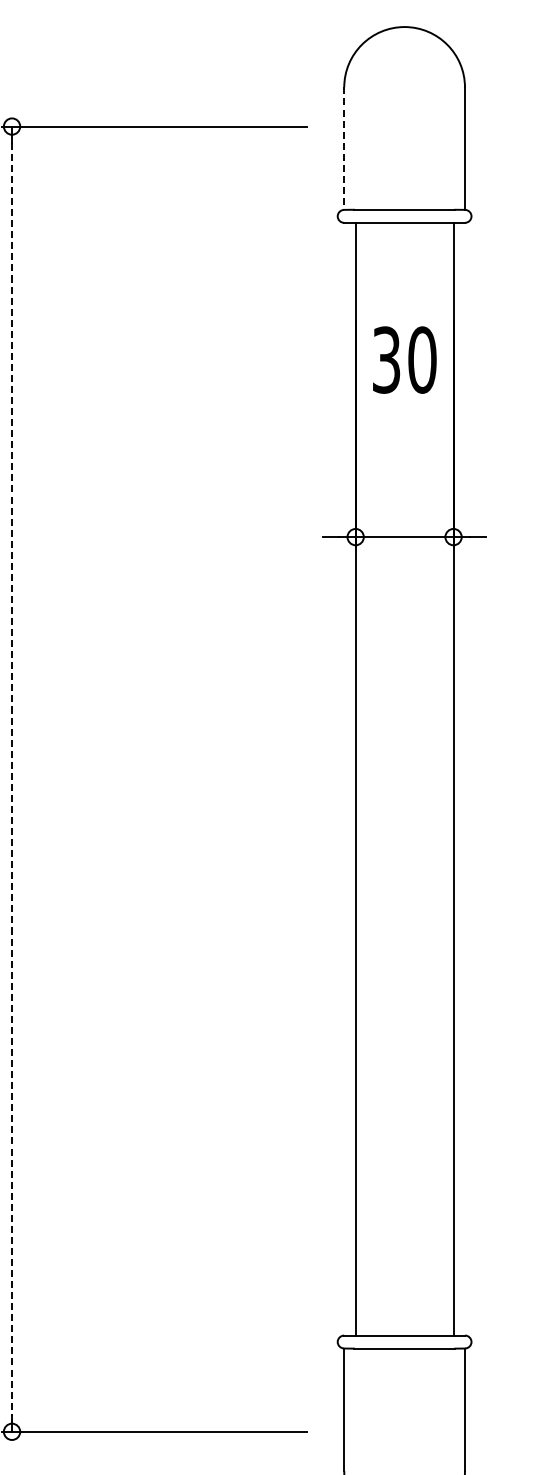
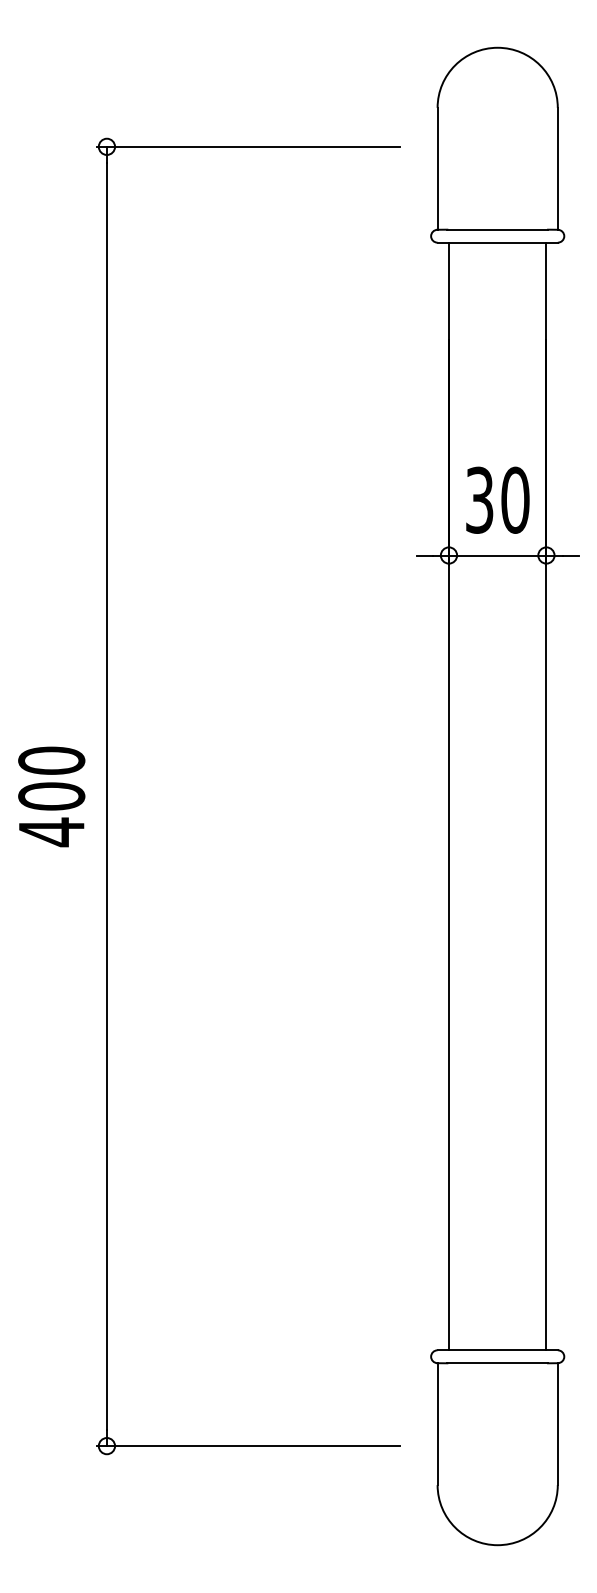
line: (344, 148) -> (437, 168), dashed -> solid
text: (404, 359) -> (497, 499), moved
line: (11, 779) -> (106, 796), dashed -> solid

